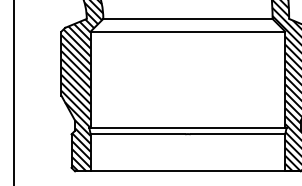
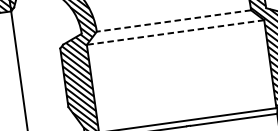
line: (187, 18) -> (173, 20), solid -> dashed
line: (187, 31) -> (175, 32), solid -> dashed

